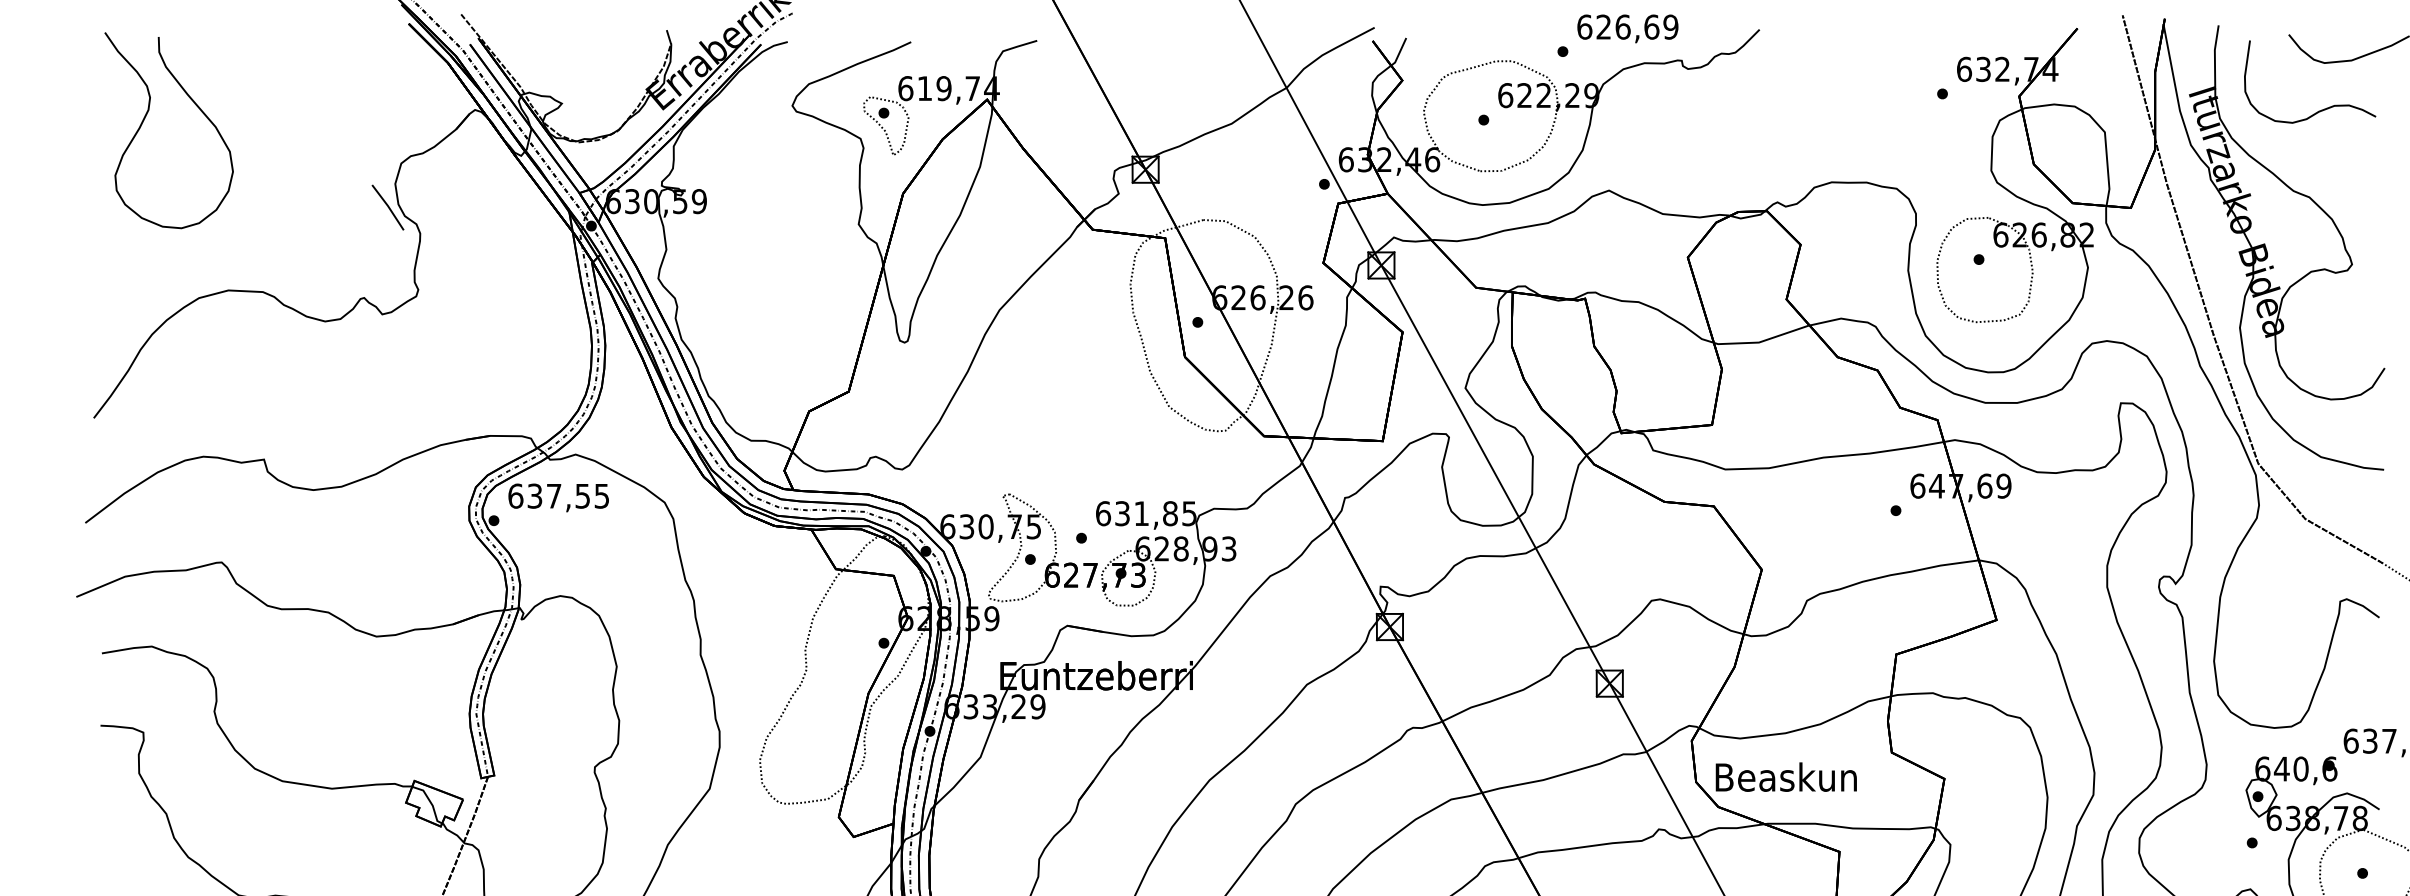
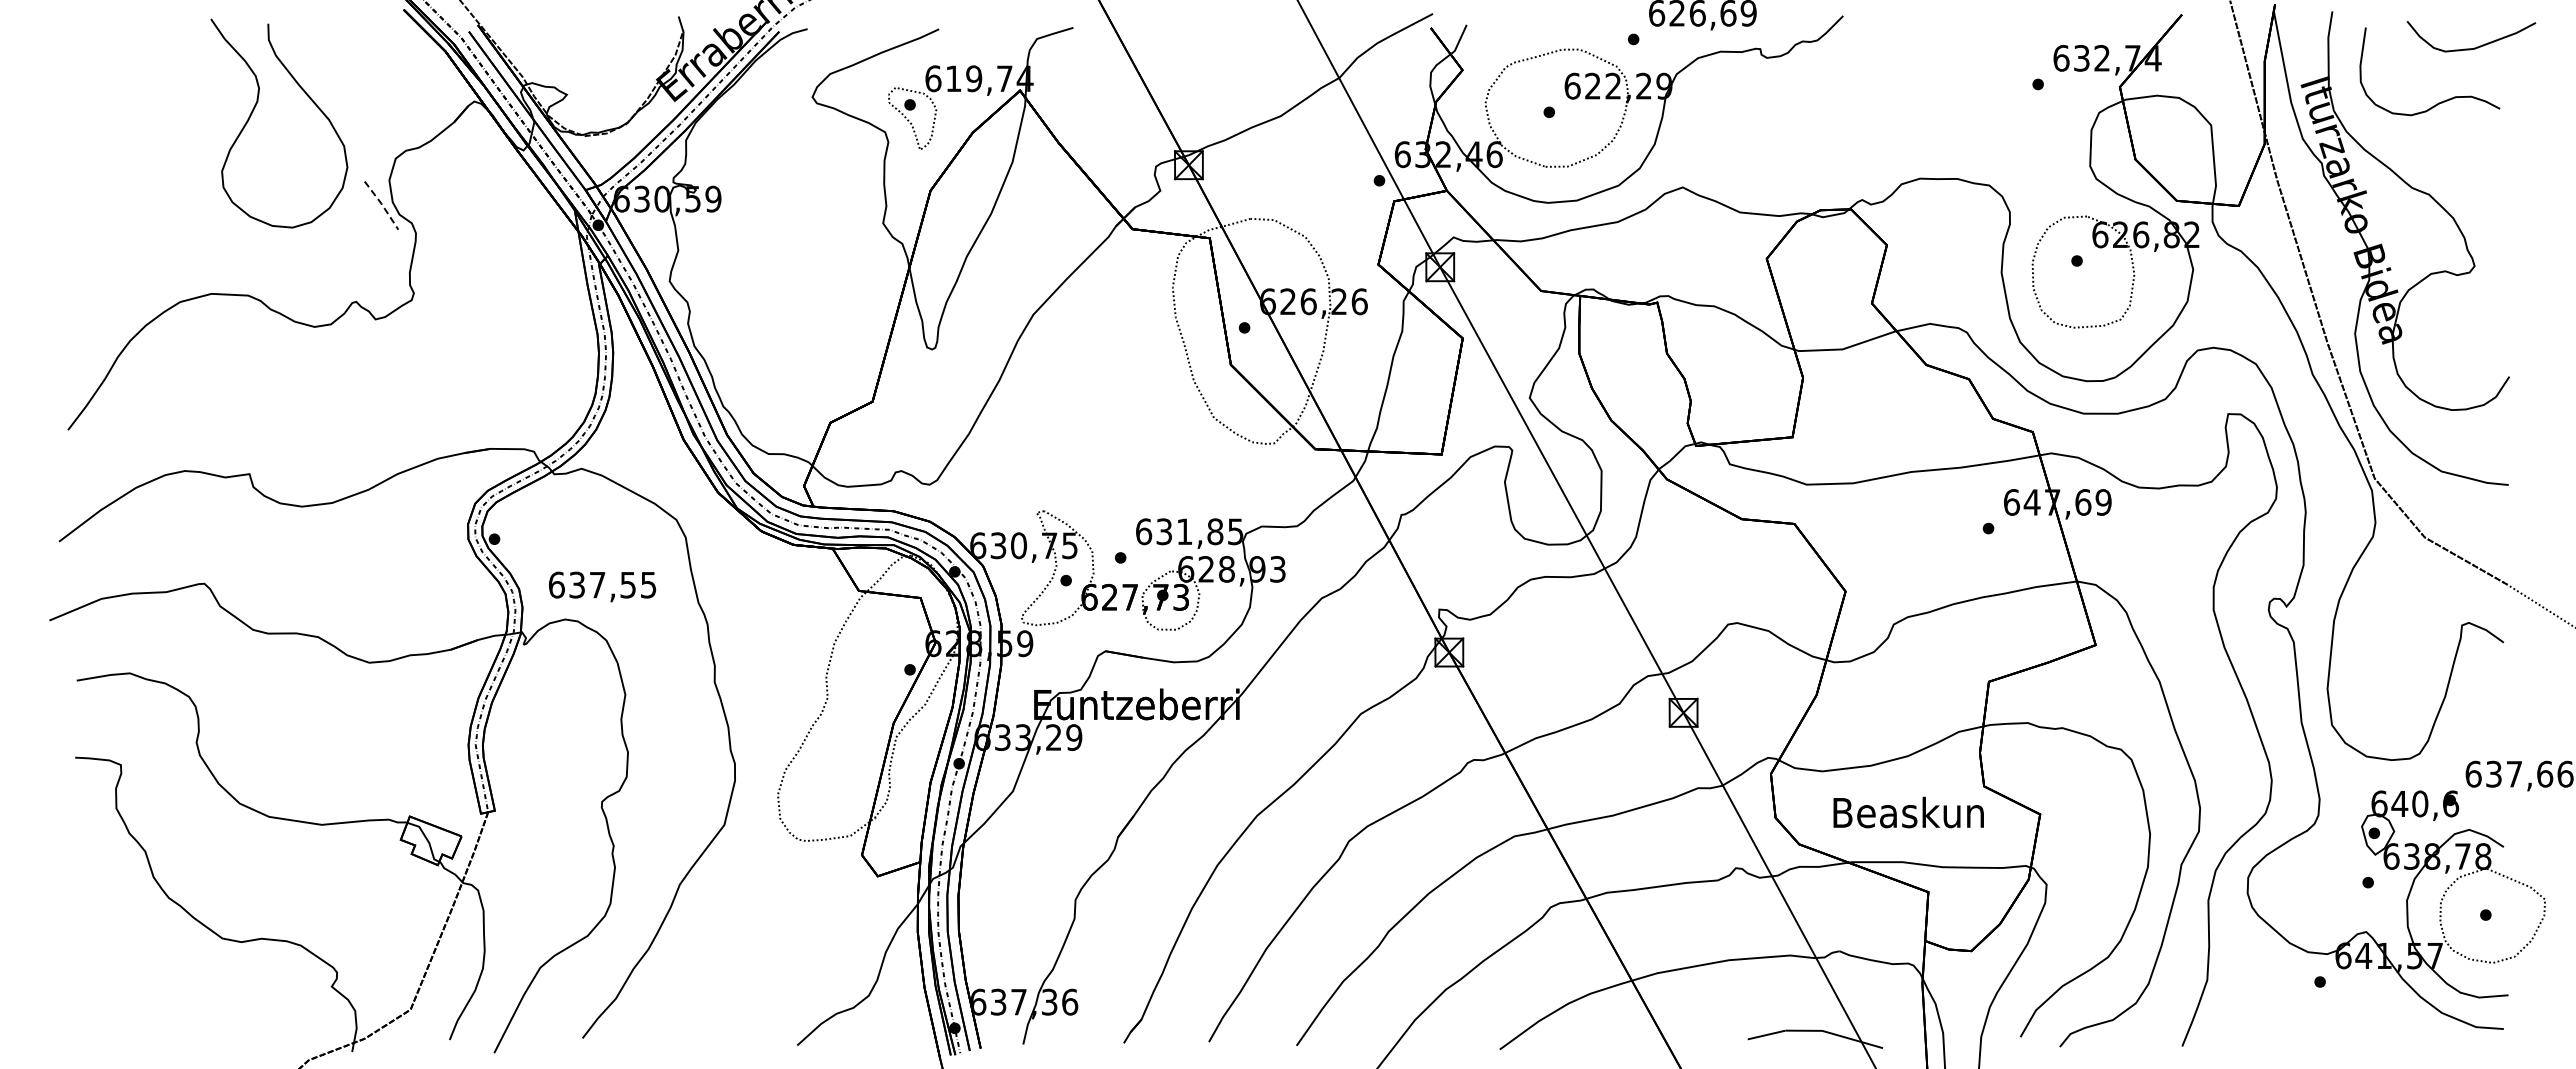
curve: (144, 119) -> (253, 111), moved
line: (388, 206) -> (382, 204), solid -> dashed
text: (558, 497) -> (602, 586), moved
text: (1786, 777) -> (1908, 812), moved

